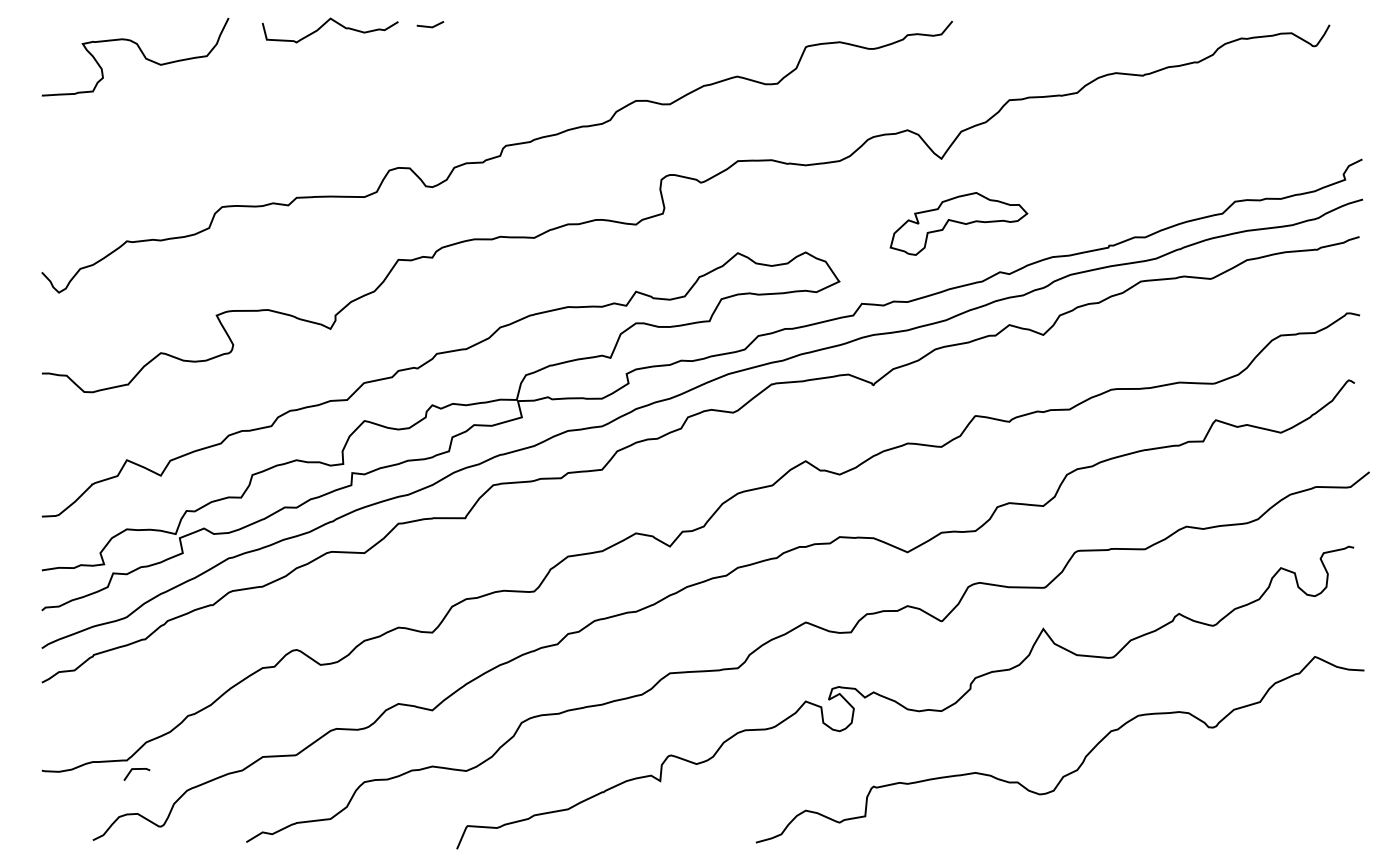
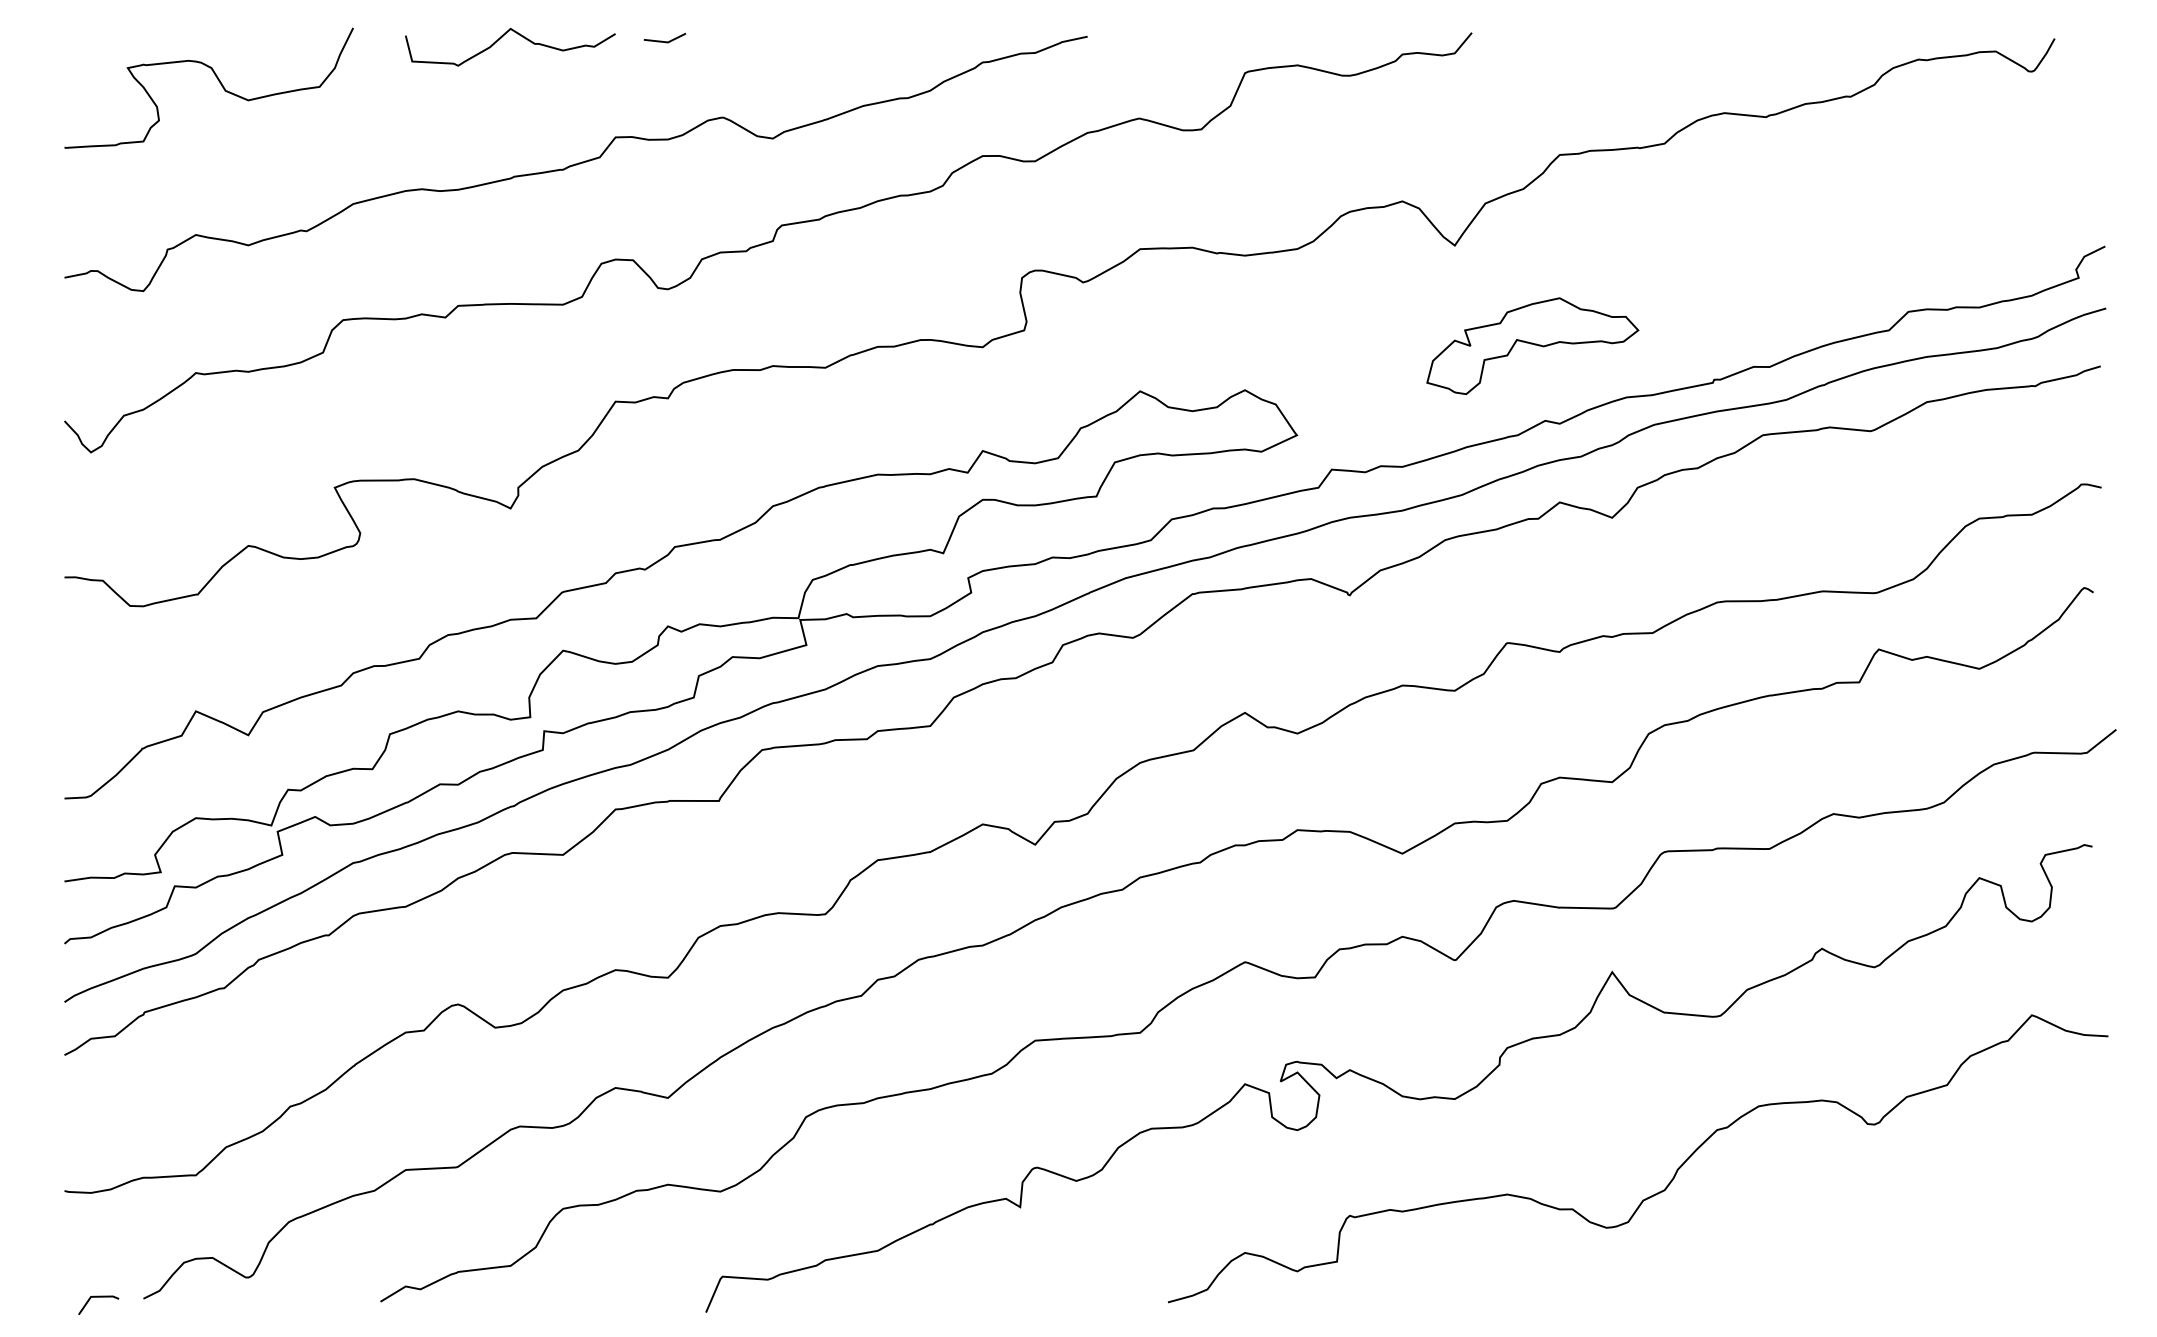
curve: (372, 105) -> (575, 163), added
part: (958, 223) -> (1532, 345), moved
line: (136, 769) -> (97, 1297), moved

